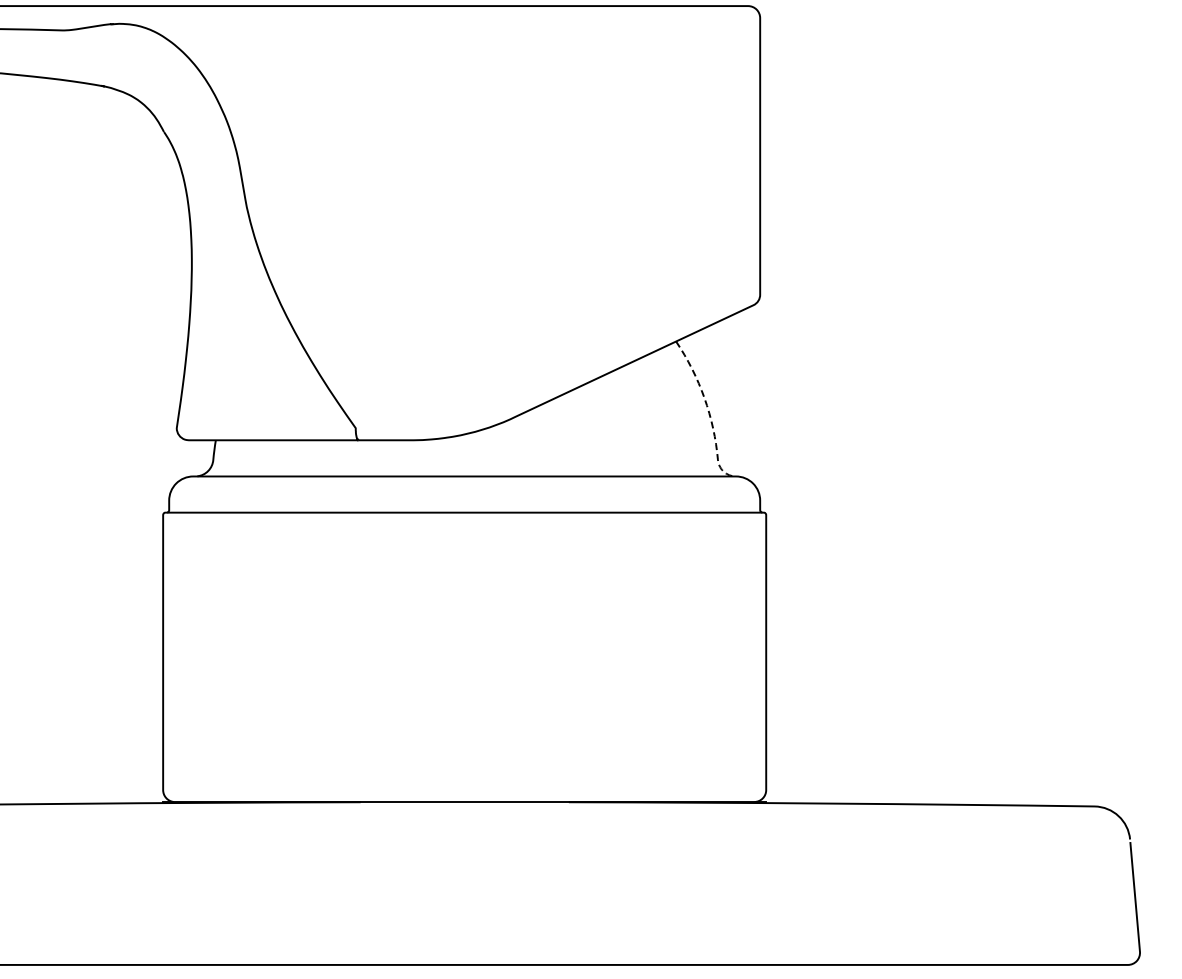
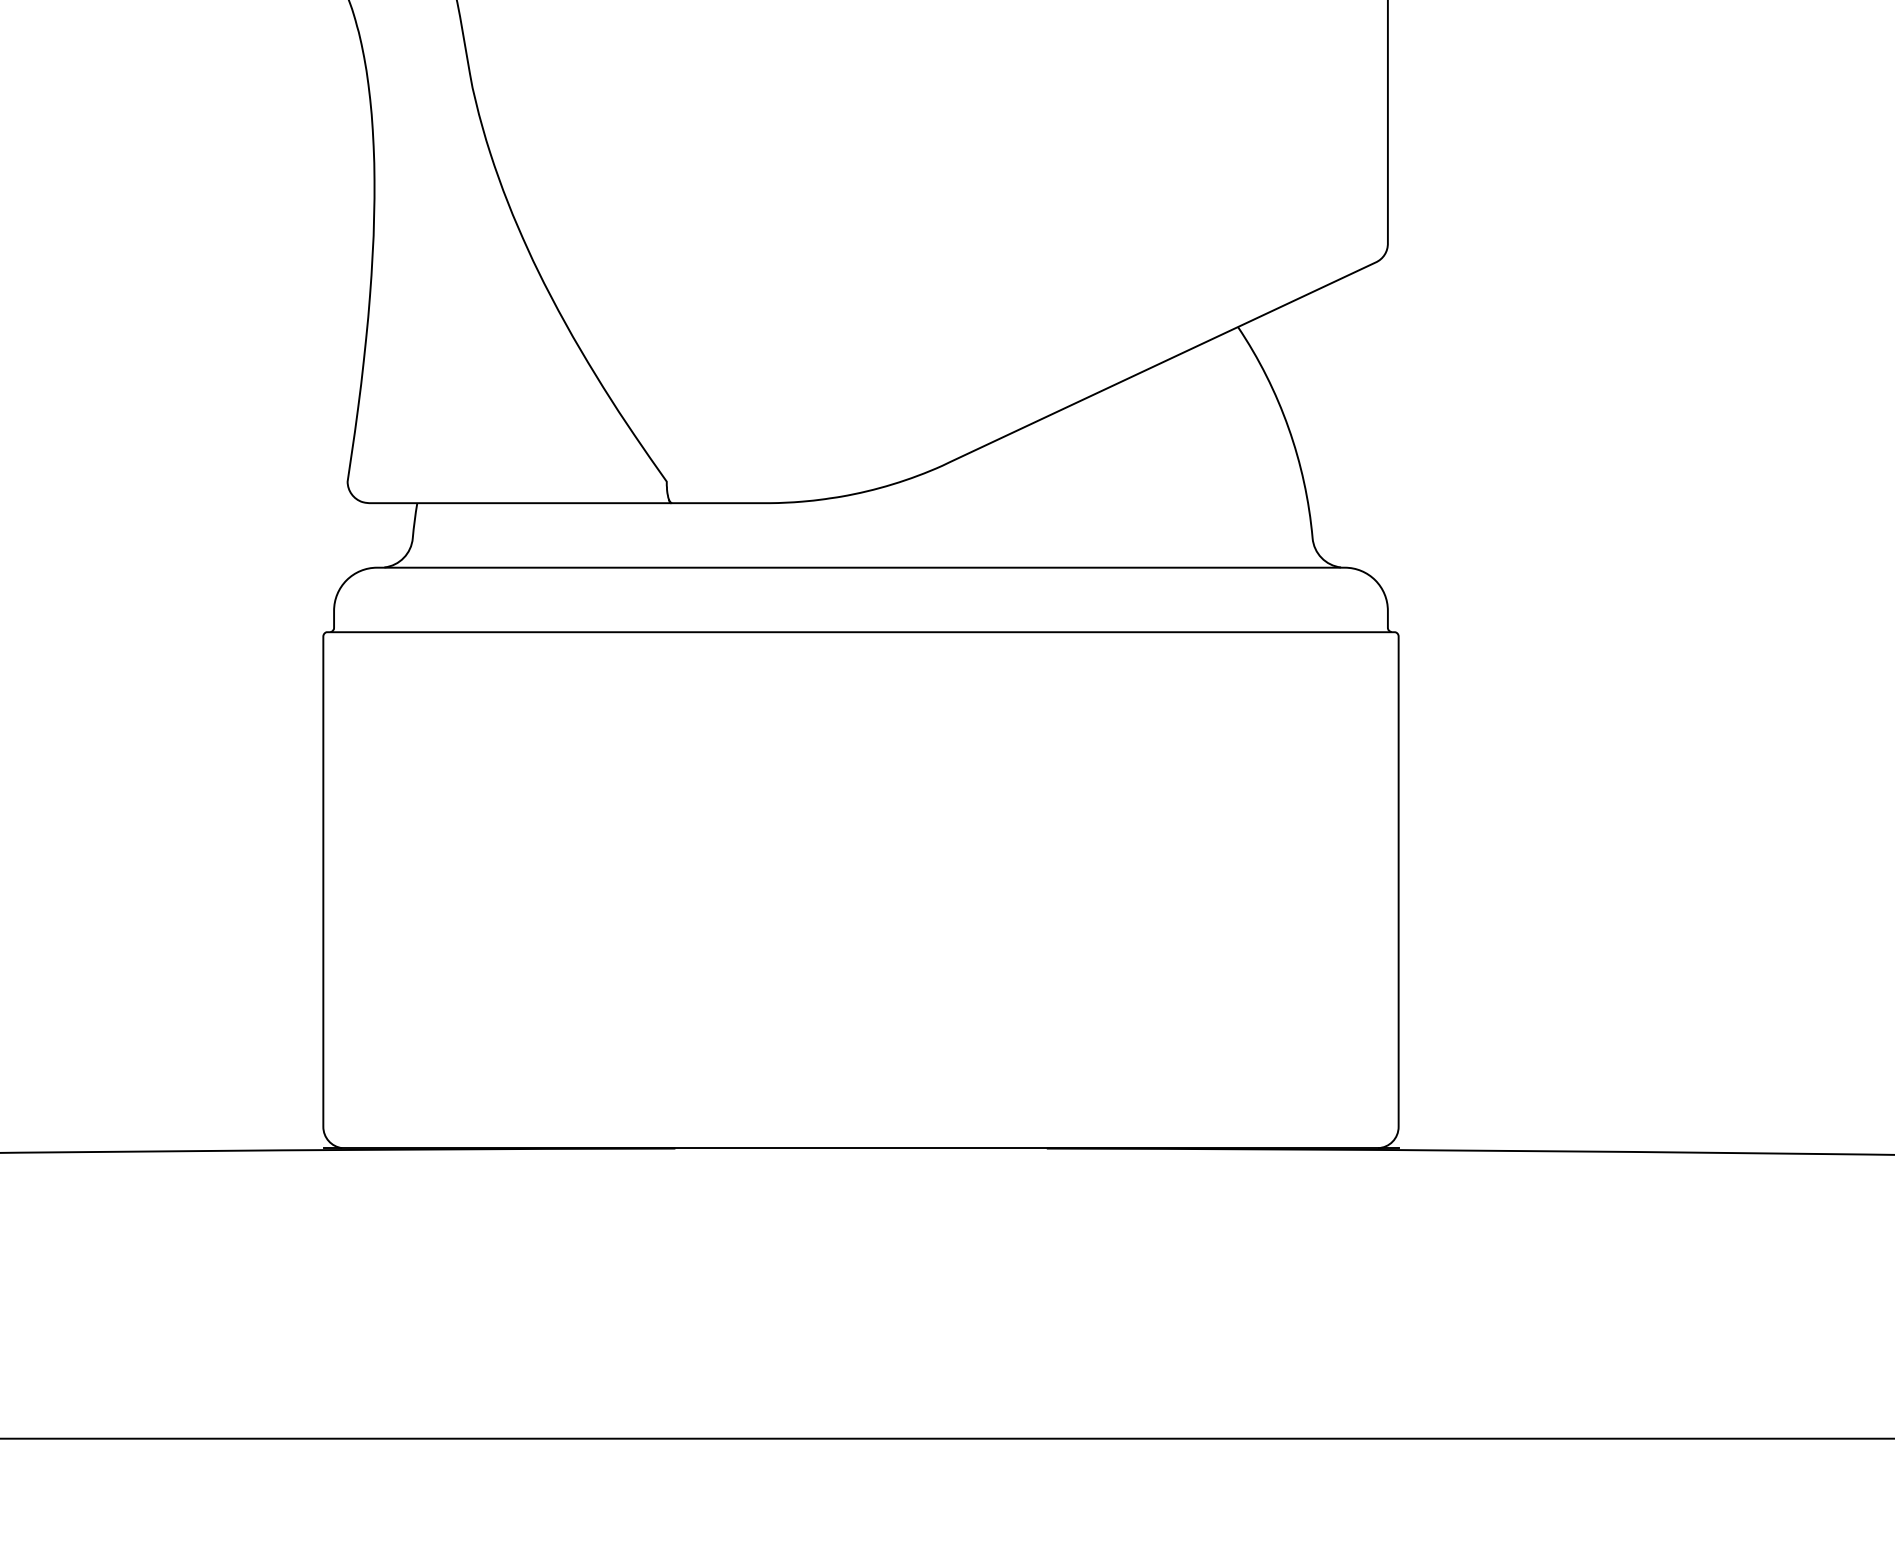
line: (710, 416) -> (1299, 460), dashed -> solid

